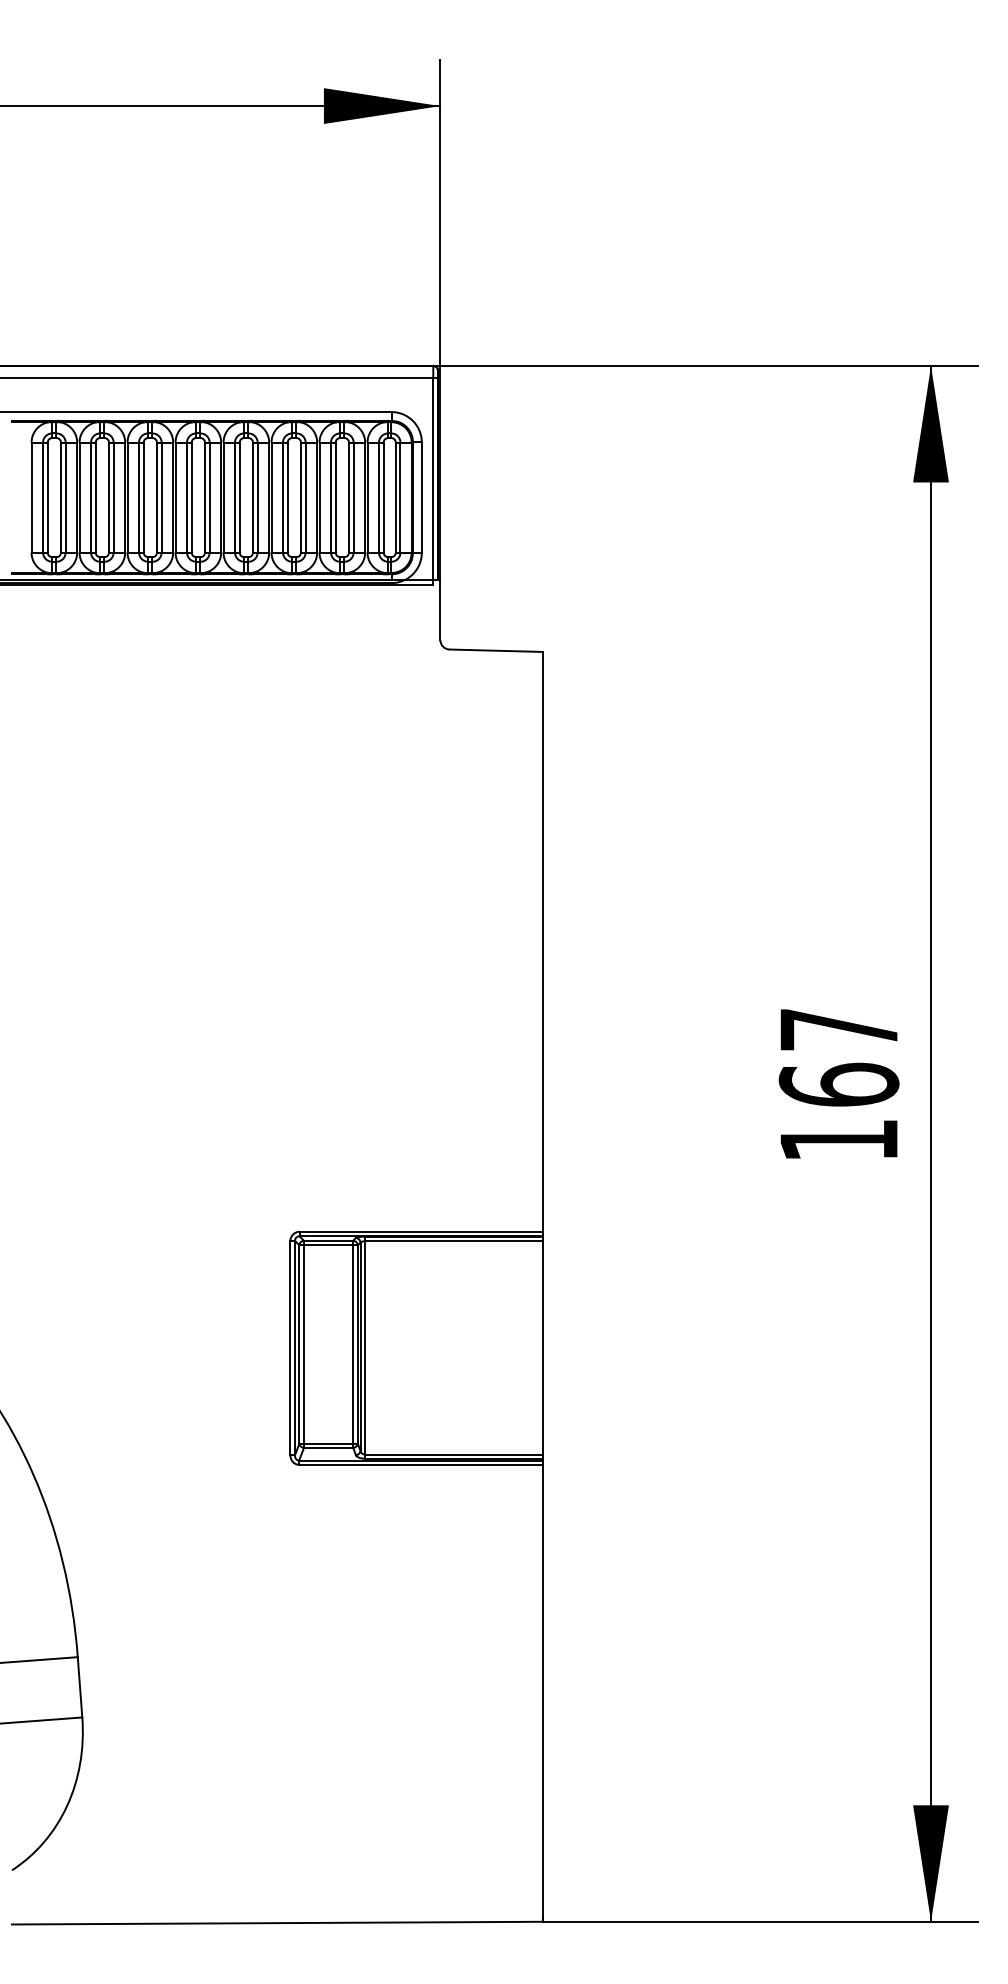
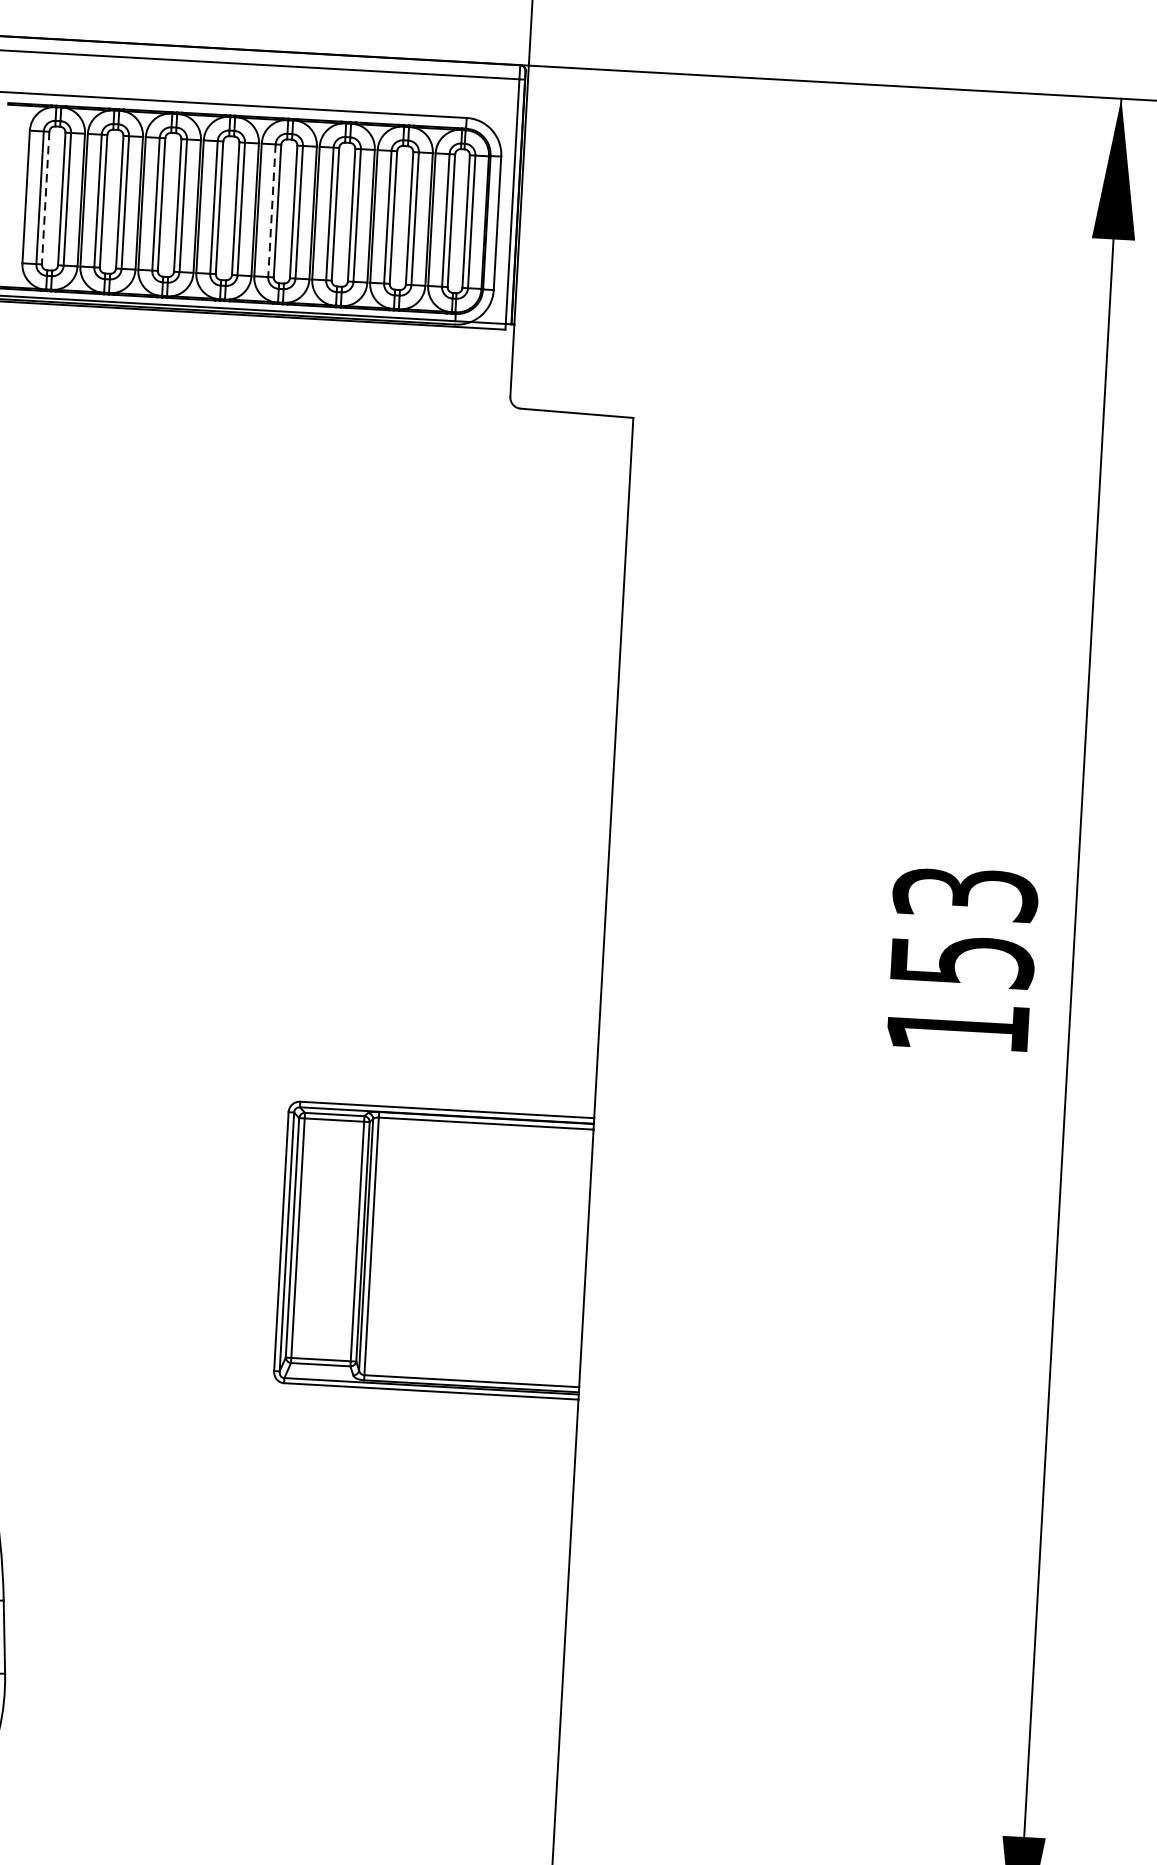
line: (47, 497) -> (45, 197), solid -> dashed
line: (235, 497) -> (272, 210), solid -> dashed
text: (838, 1057) -> (962, 927), 167 -> 153

